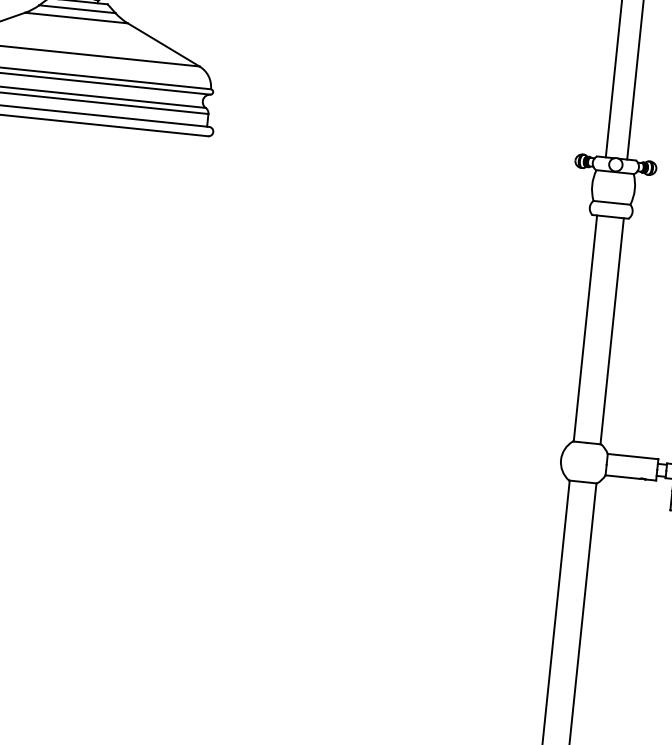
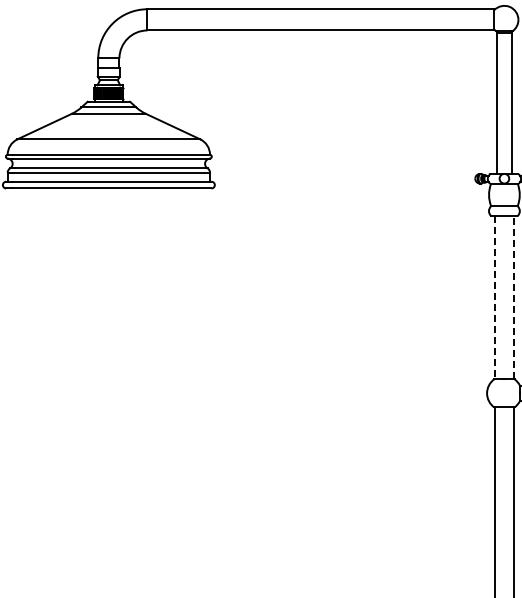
line: (584, 329) -> (494, 298), solid -> dashed
line: (612, 330) -> (514, 297), solid -> dashed

